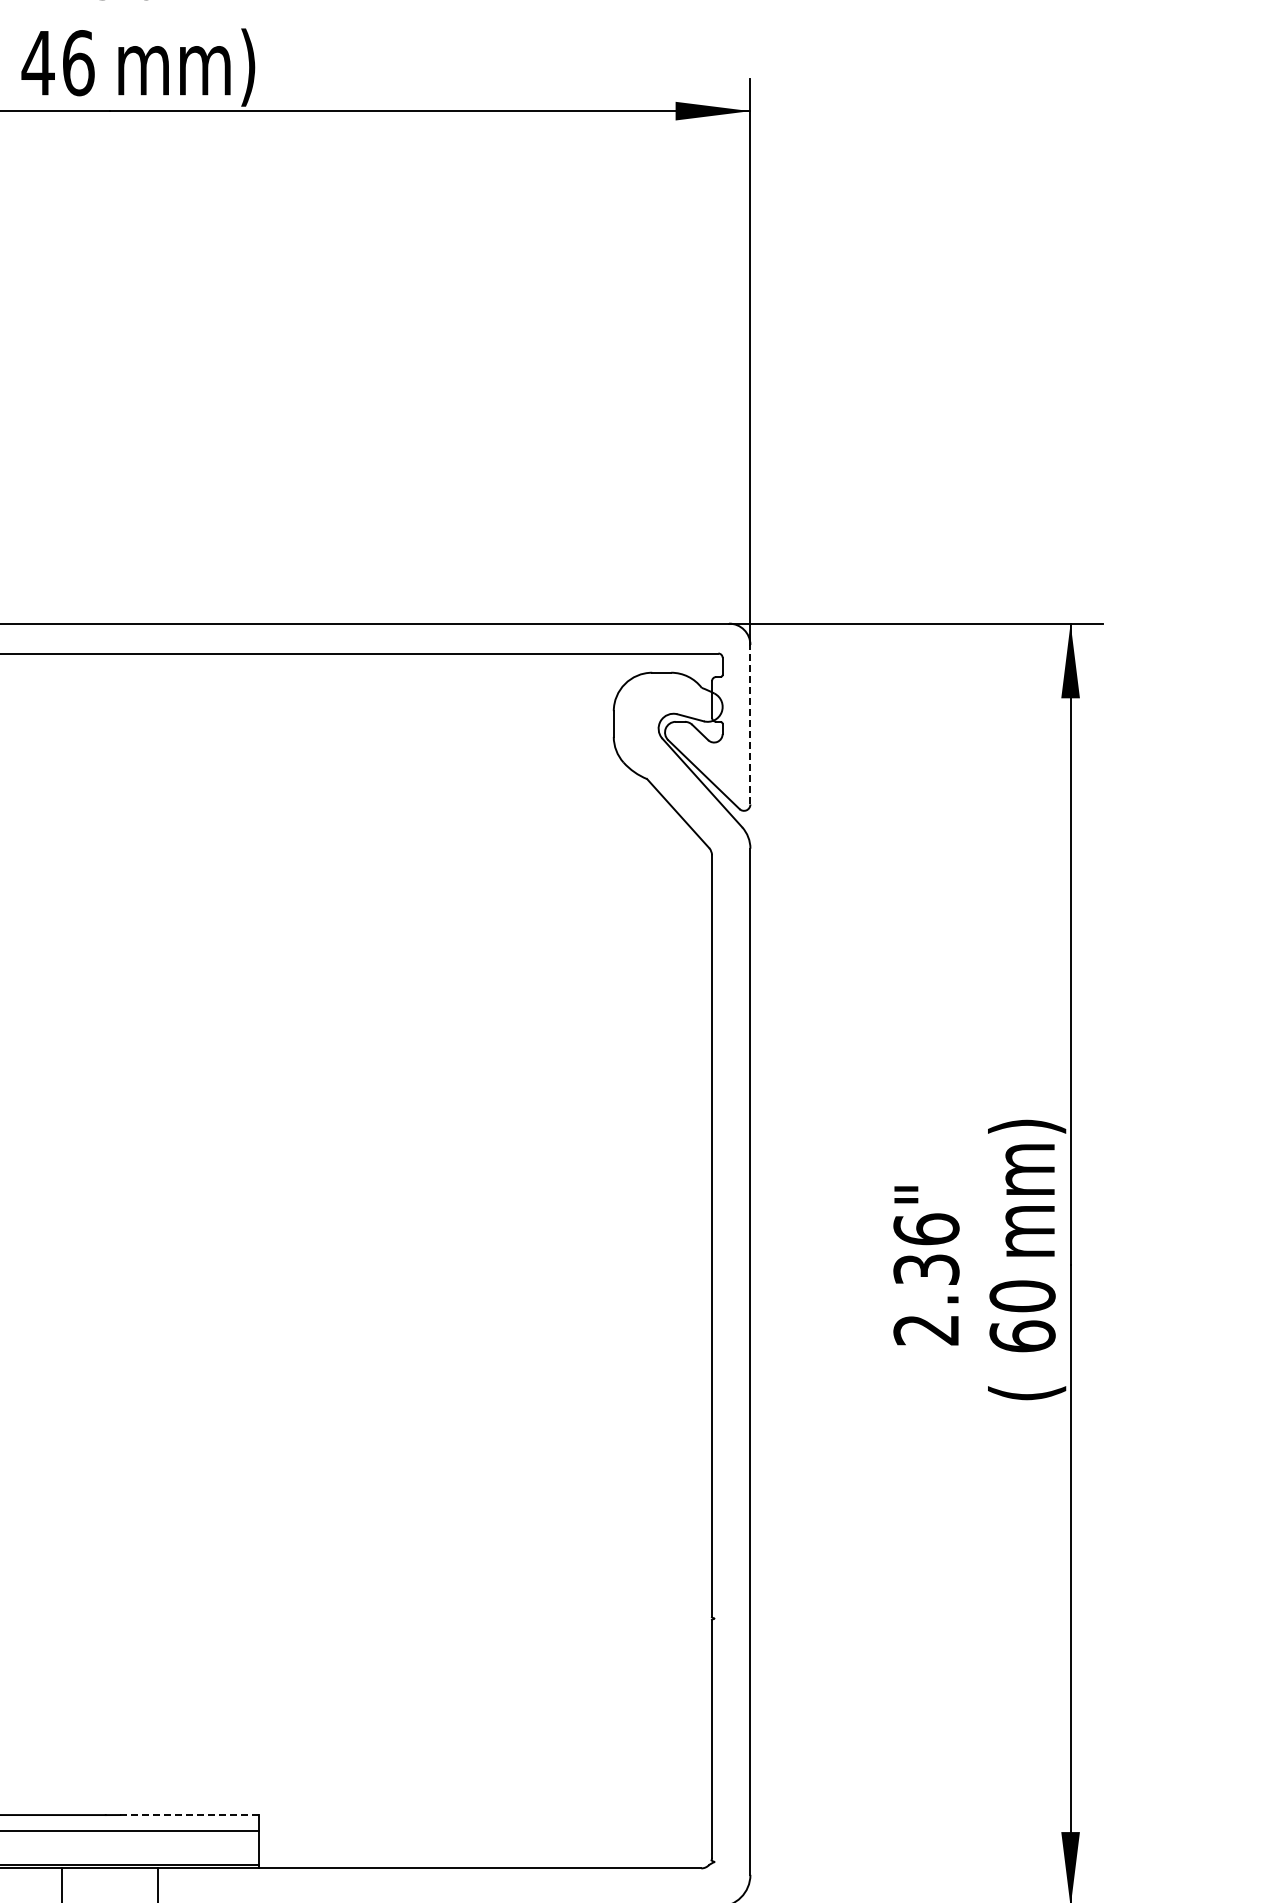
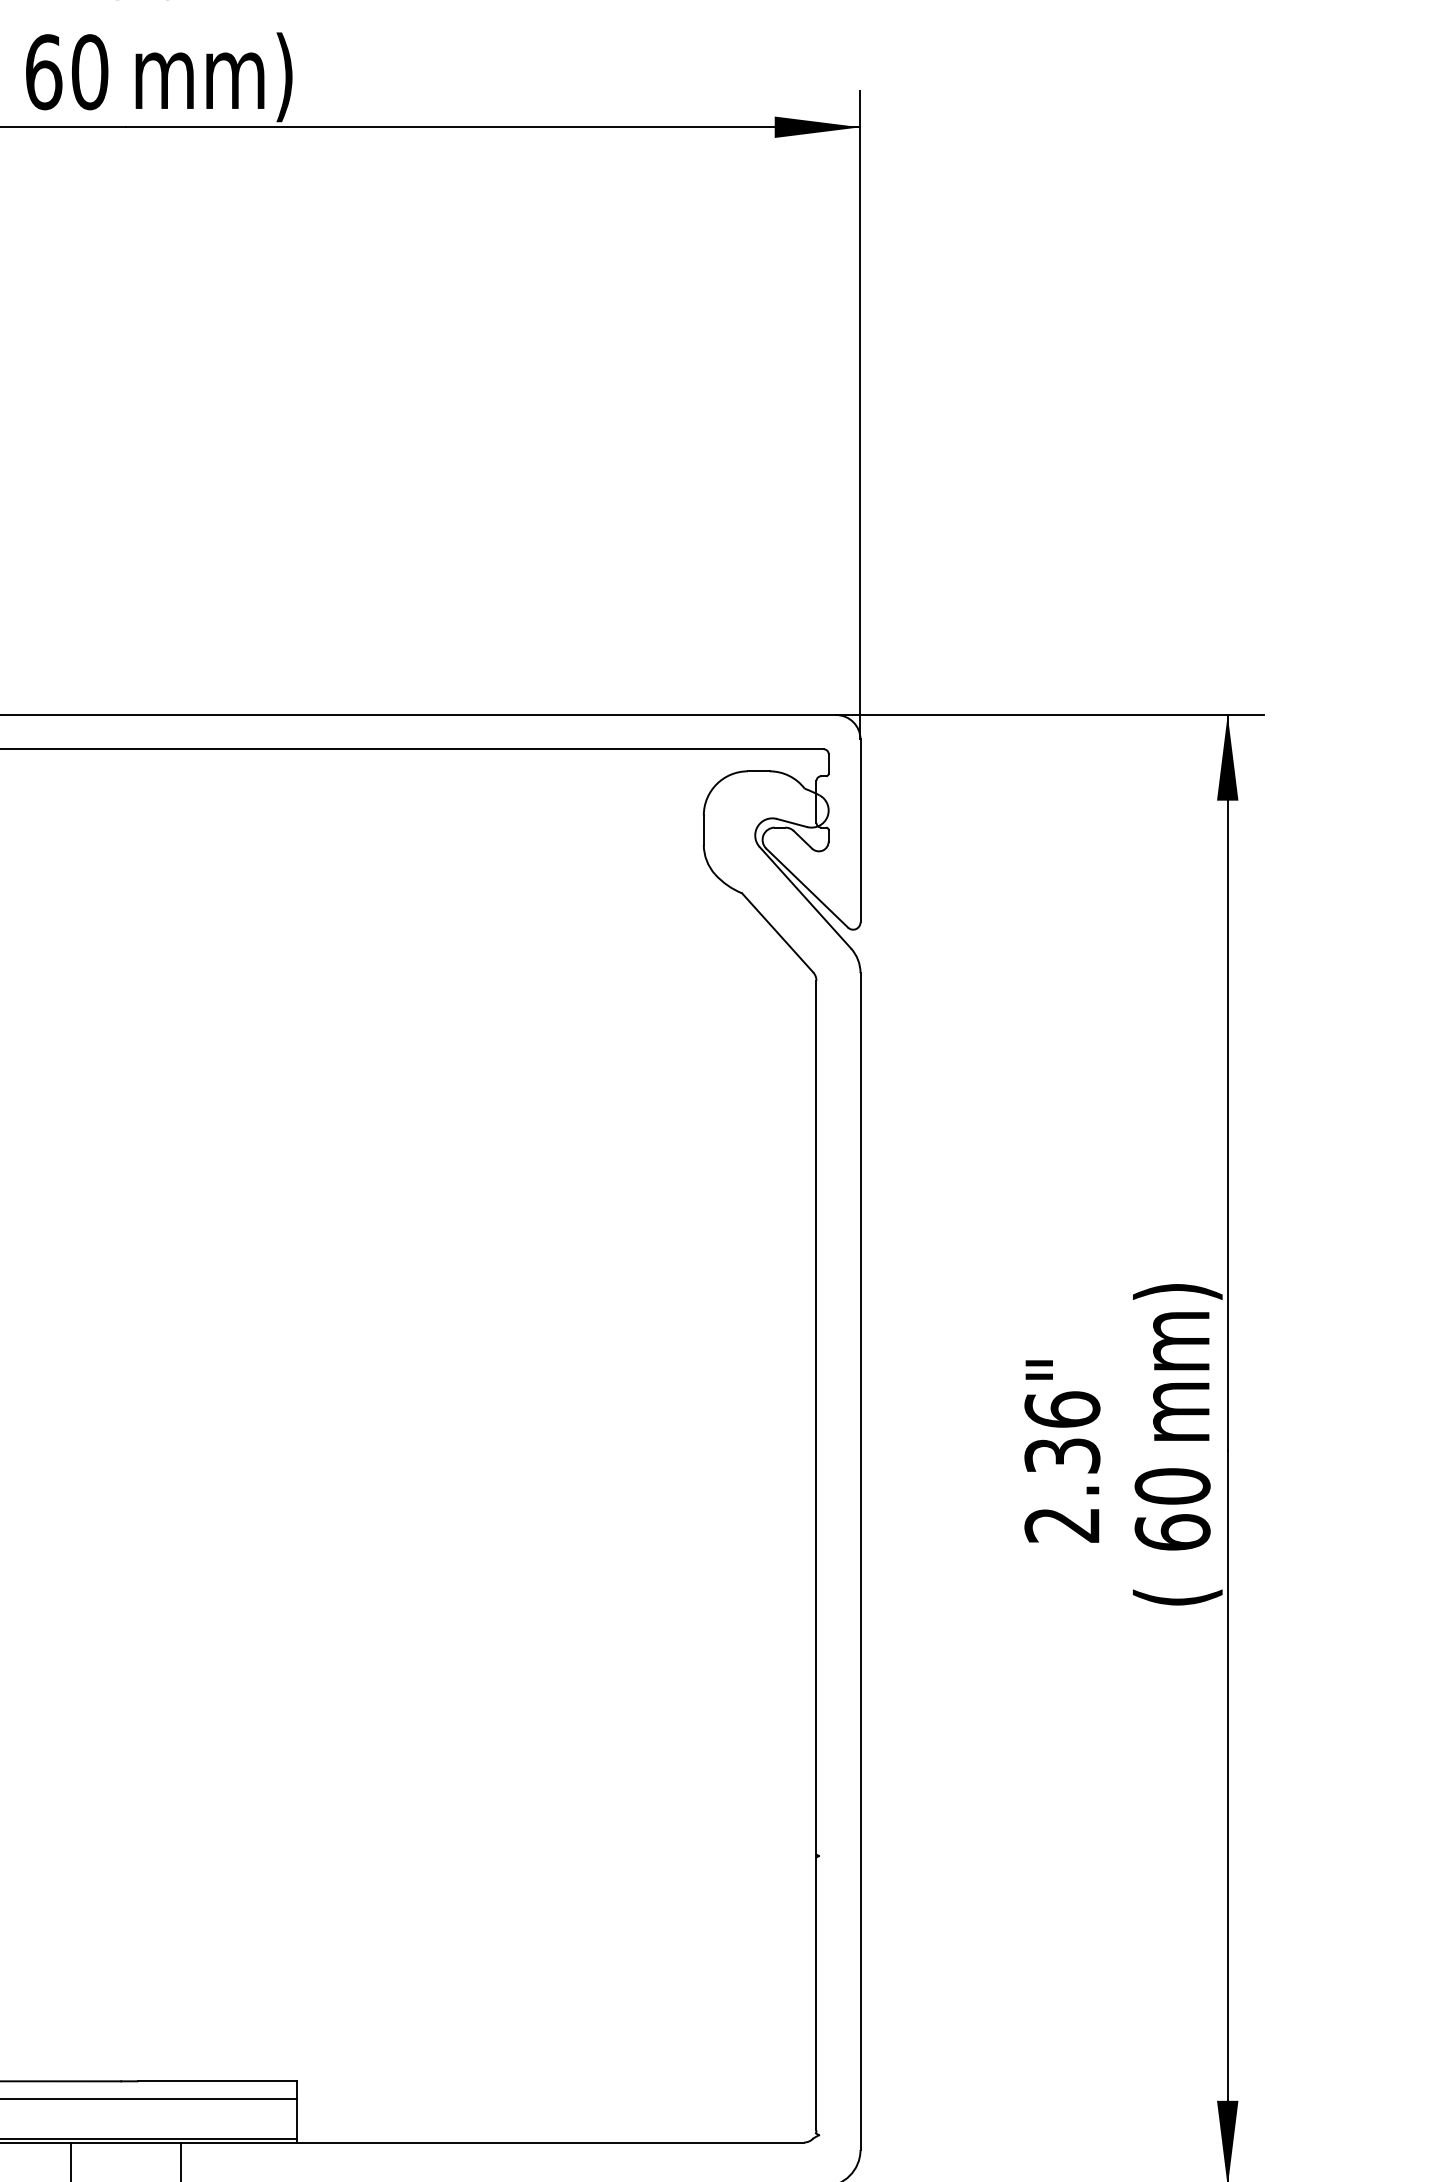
text: (57, 63) -> (65, 72), 46 -> 60
line: (750, 724) -> (860, 830), dashed -> solid
line: (189, 1815) -> (217, 2081), dashed -> solid

